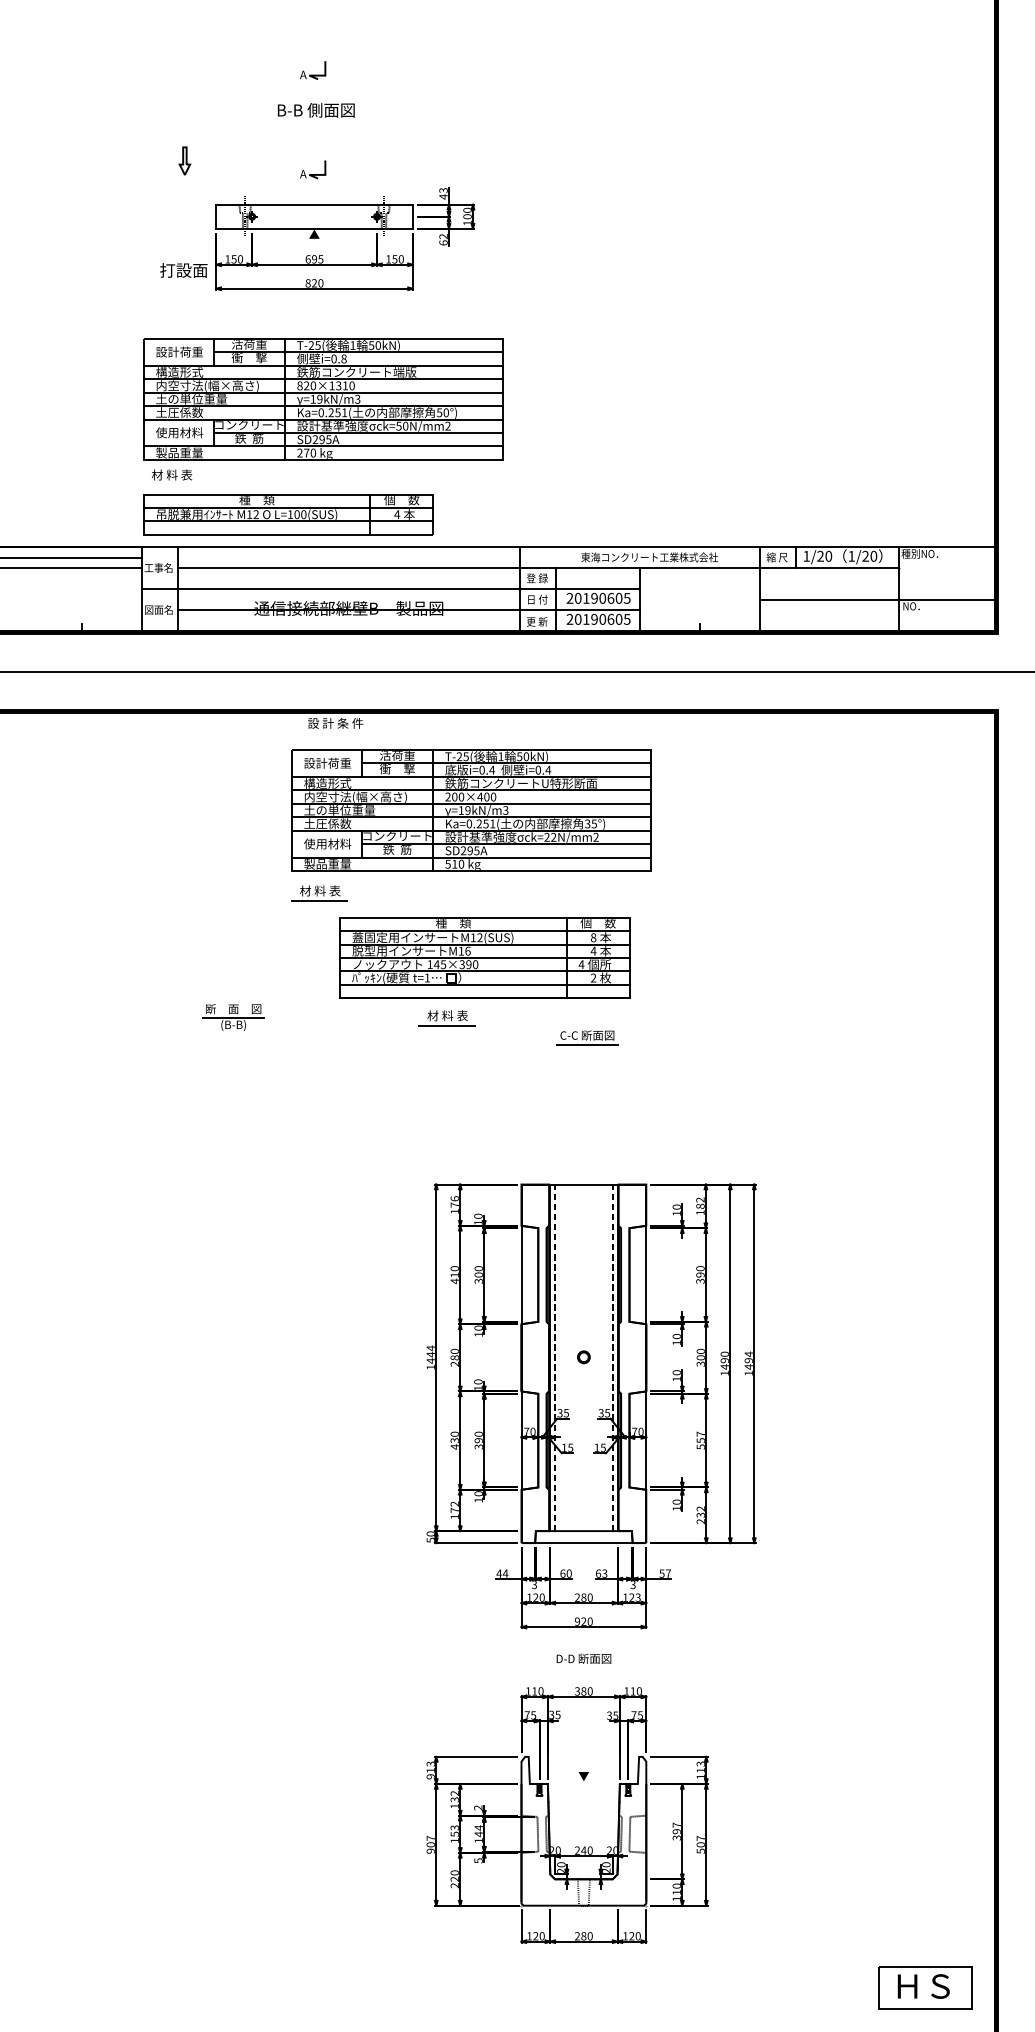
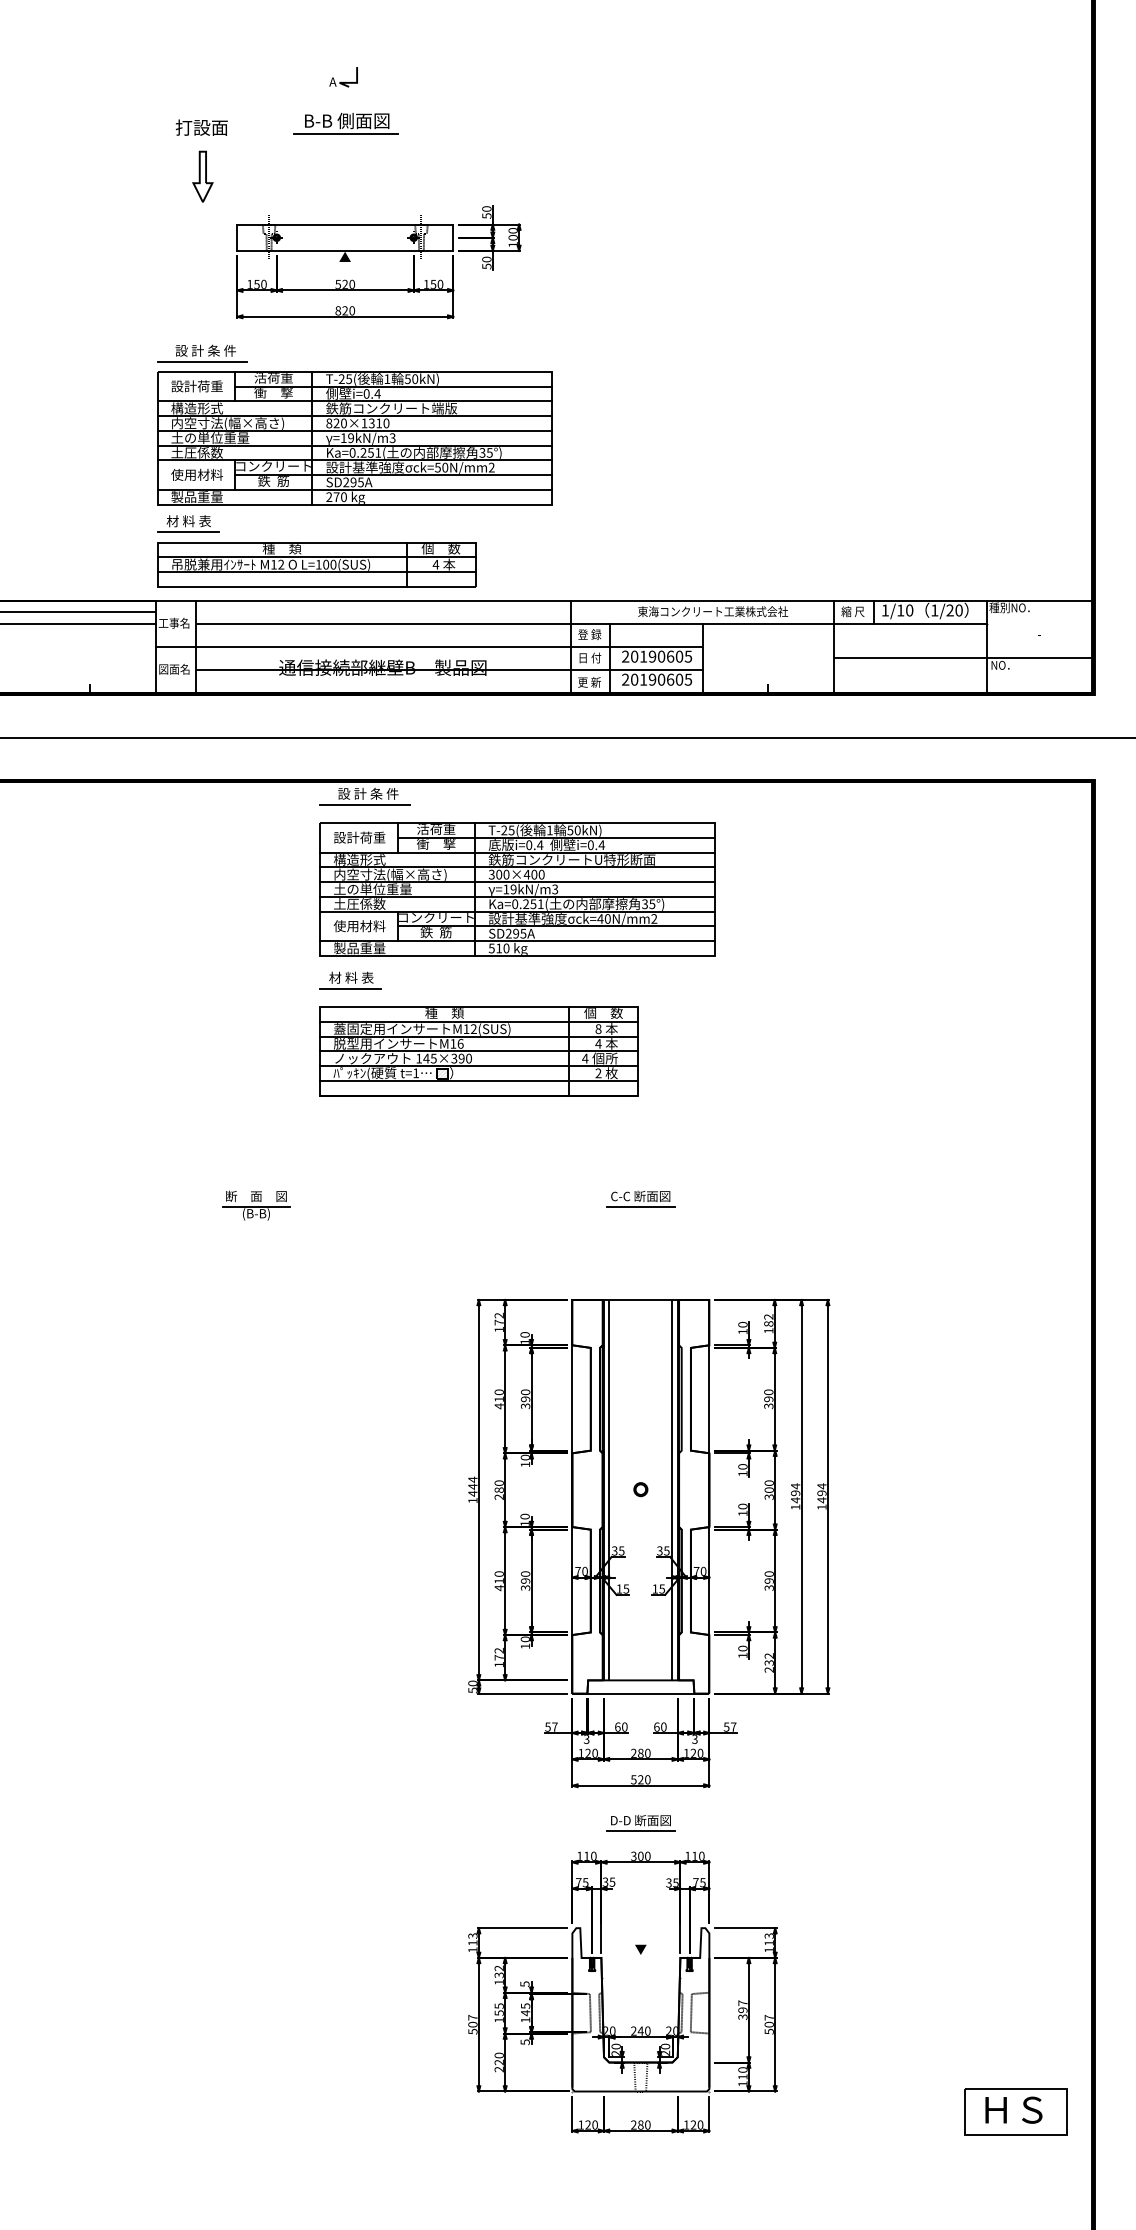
line: (315, 122) -> (346, 134), added
part: (184, 160) -> (202, 176), size x1.67
part: (312, 170) -> (343, 186), removed
text: (443, 193) -> (486, 212), 43 -> 50
text: (443, 239) -> (486, 262), 62 -> 50
text: (314, 258) -> (345, 283), 695 -> 520
text: (183, 270) -> (201, 127), moved
part: (184, 322) -> (202, 353), added
text: (343, 358) -> (377, 393), i=0.8 -> i=0.4
text: (442, 412) -> (485, 452), 50°) -> 35°)
line: (170, 485) -> (187, 532), added
text: (820, 556) -> (900, 610), 1/20 -> 1/10
line: (332, 733) -> (364, 804), added
text: (447, 797) -> (491, 875), 200×400 -> 300×400
text: (549, 836) -> (603, 918), ck=22N/mm2 -> ck=40N/mm2
part: (484, 958) -> (478, 1051), moved
part: (233, 1017) -> (256, 1205), moved
part: (446, 1018) -> (490, 1117), removed
part: (587, 1037) -> (640, 1198), moved
text: (454, 1198) -> (498, 1315), 176 -> 172
text: (478, 1275) -> (525, 1399), 300 -> 390
text: (724, 1354) -> (795, 1486), 1490 -> 1494
line: (555, 1357) -> (609, 1489), dashed -> solid
line: (612, 1357) -> (672, 1489), dashed -> solid
text: (454, 1440) -> (498, 1580), 430 -> 410
text: (700, 1440) -> (768, 1580), 557 -> 390
text: (501, 1573) -> (550, 1726), 44 -> 57
text: (604, 1573) -> (663, 1726), 63 -> 60
text: (638, 1596) -> (700, 1752), 123 -> 120
text: (577, 1621) -> (633, 1779), 920 -> 520
line: (583, 1667) -> (640, 1830), added
text: (583, 1691) -> (640, 1856), 380 -> 300
text: (430, 1776) -> (472, 1949), 913 -> 113
text: (477, 1807) -> (524, 1983), 2 -> 5
text: (454, 1827) -> (498, 2005), 153 -> 155
text: (478, 1828) -> (525, 2006), 144 -> 145
text: (430, 1851) -> (472, 2031), 907 -> 507
part: (925, 1987) -> (1015, 2111), moved

